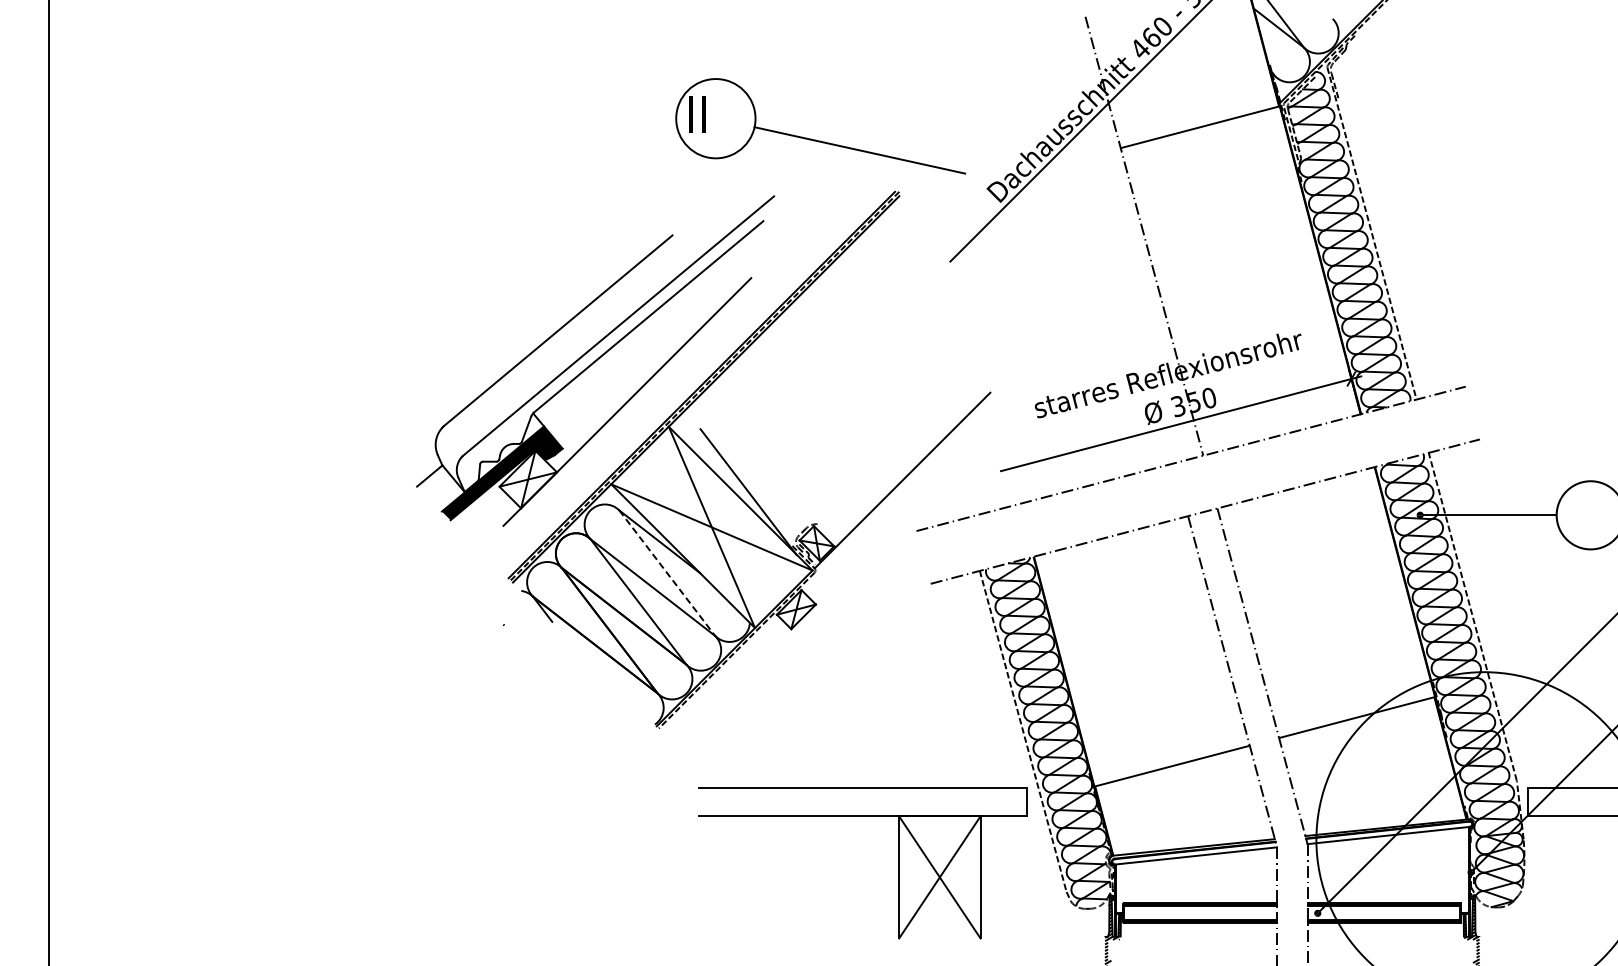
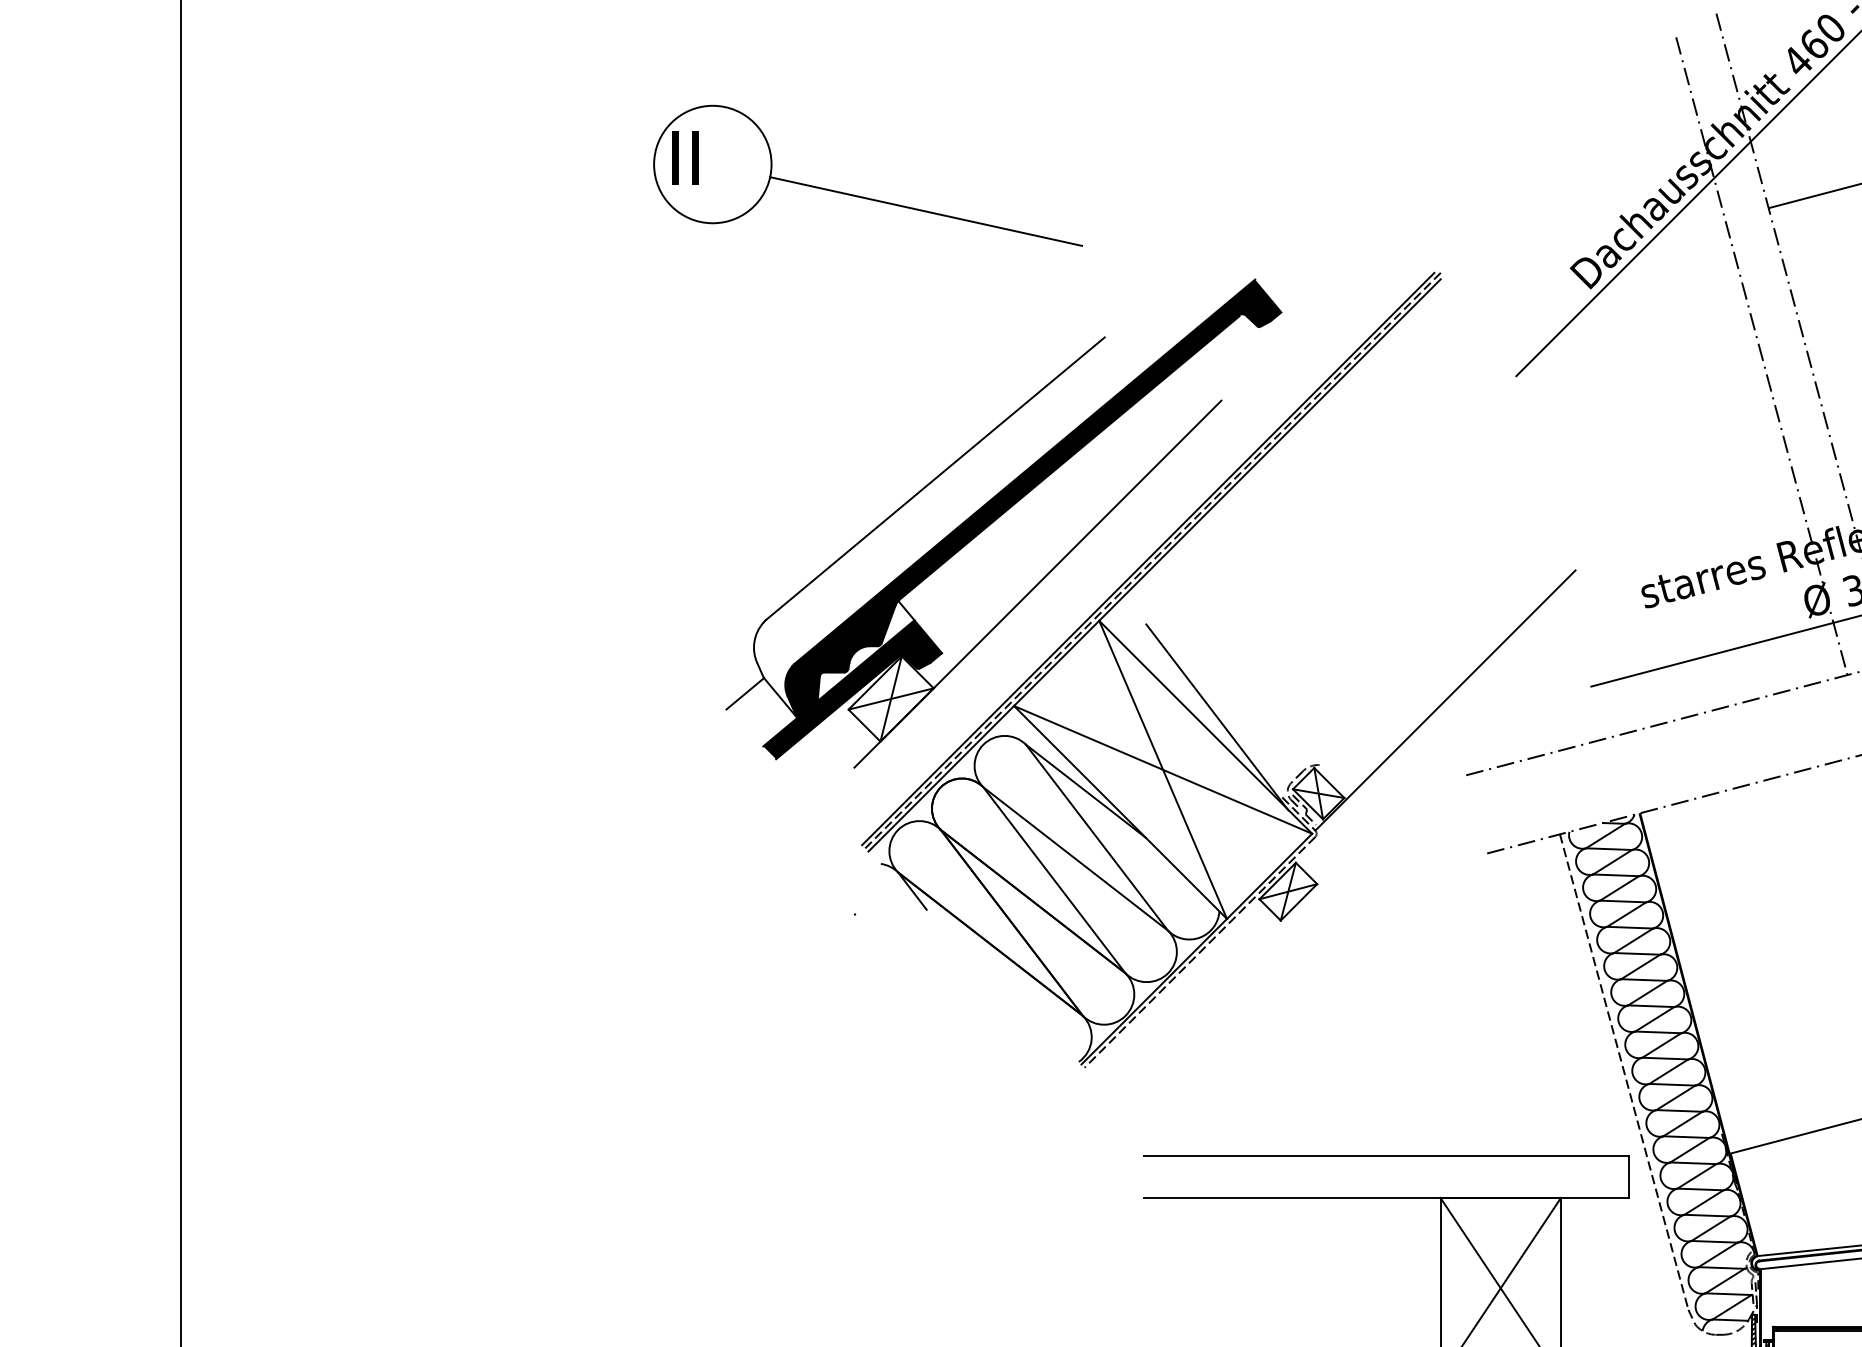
part: (816, 139) -> (861, 195), moved
line: (1115, 247) -> (1760, 355), added
fill: (624, 344) -> (1033, 498), added
line: (667, 573) -> (1097, 838), dashed -> solid

